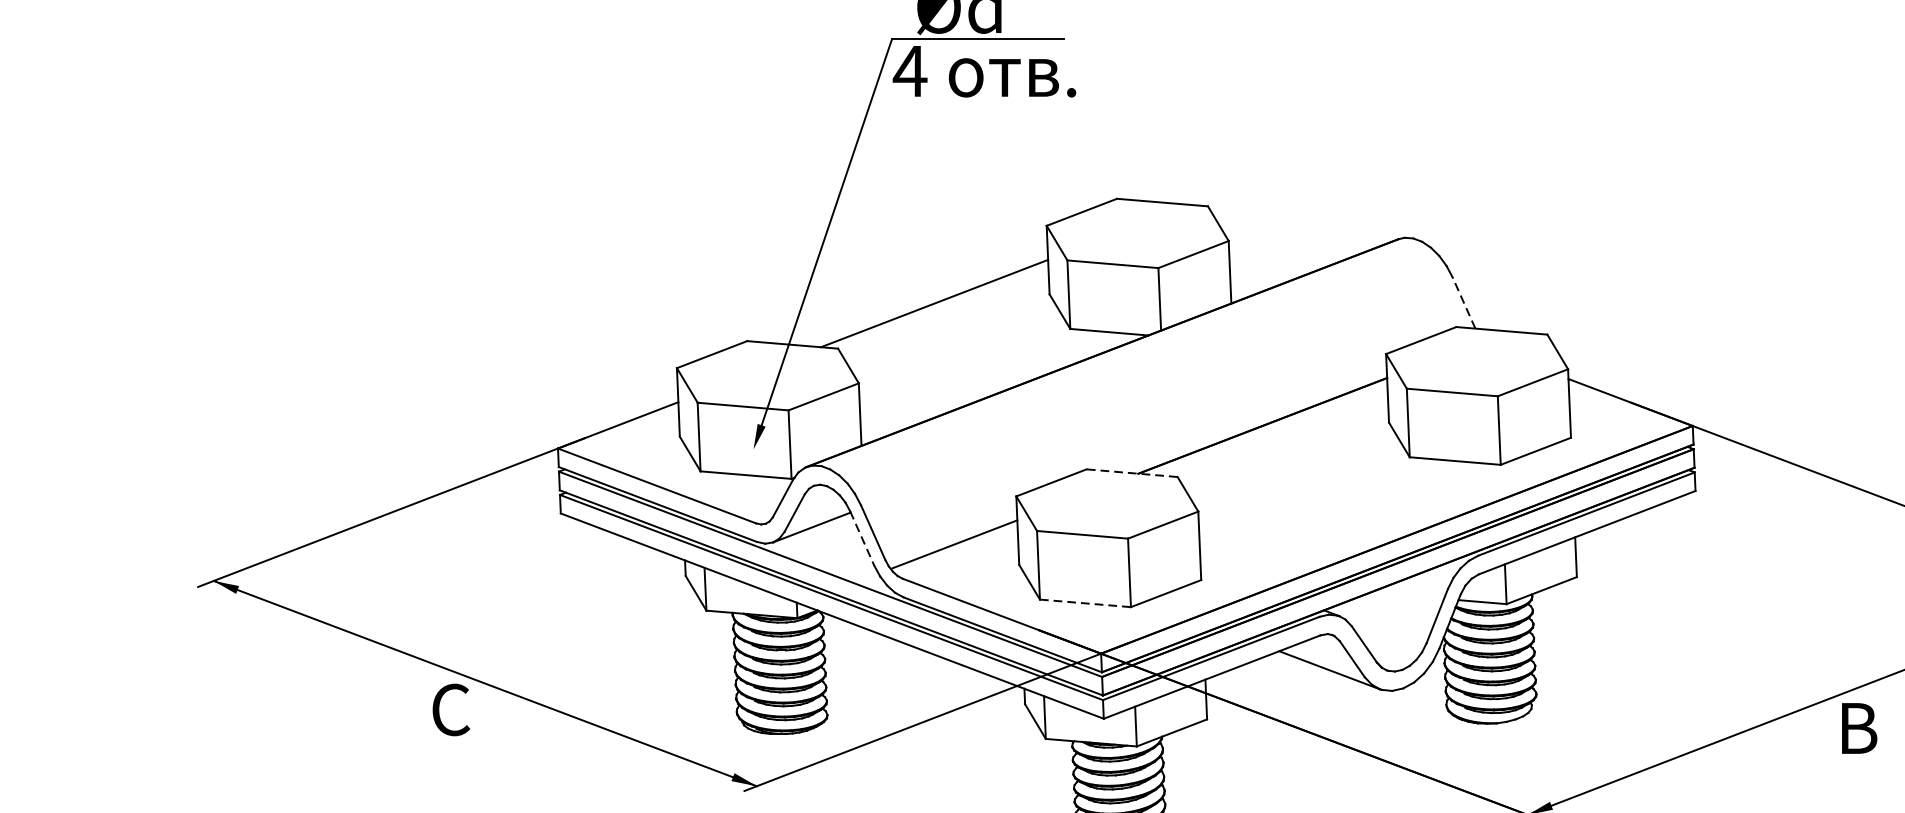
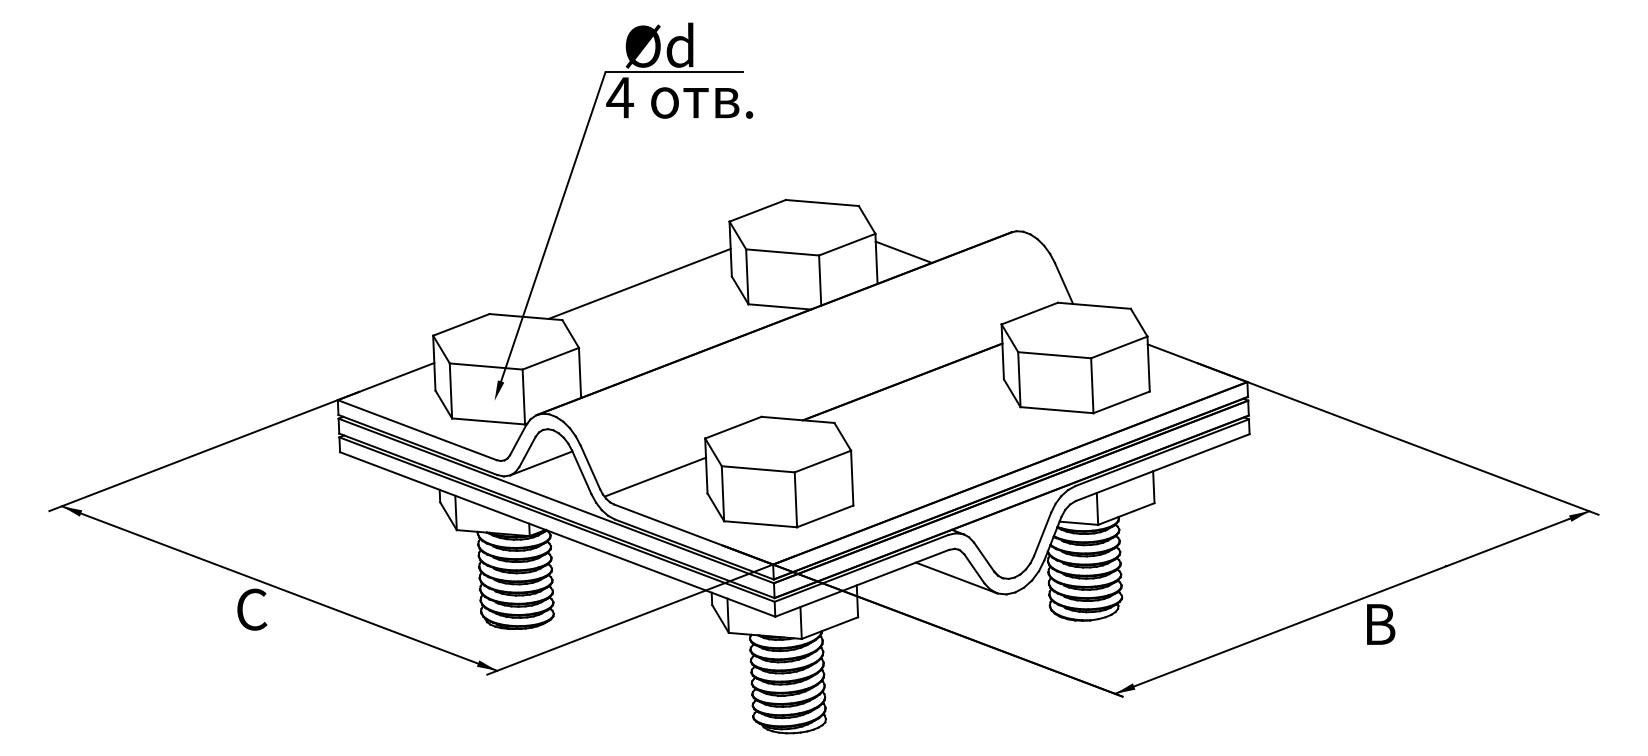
line: (1263, 263) -> (903, 251), added
line: (1463, 303) -> (1063, 283), dashed -> solid
line: (1132, 472) -> (798, 419), dashed -> solid
line: (861, 538) -> (581, 472), dashed -> solid
line: (1085, 603) -> (760, 524), dashed -> solid

